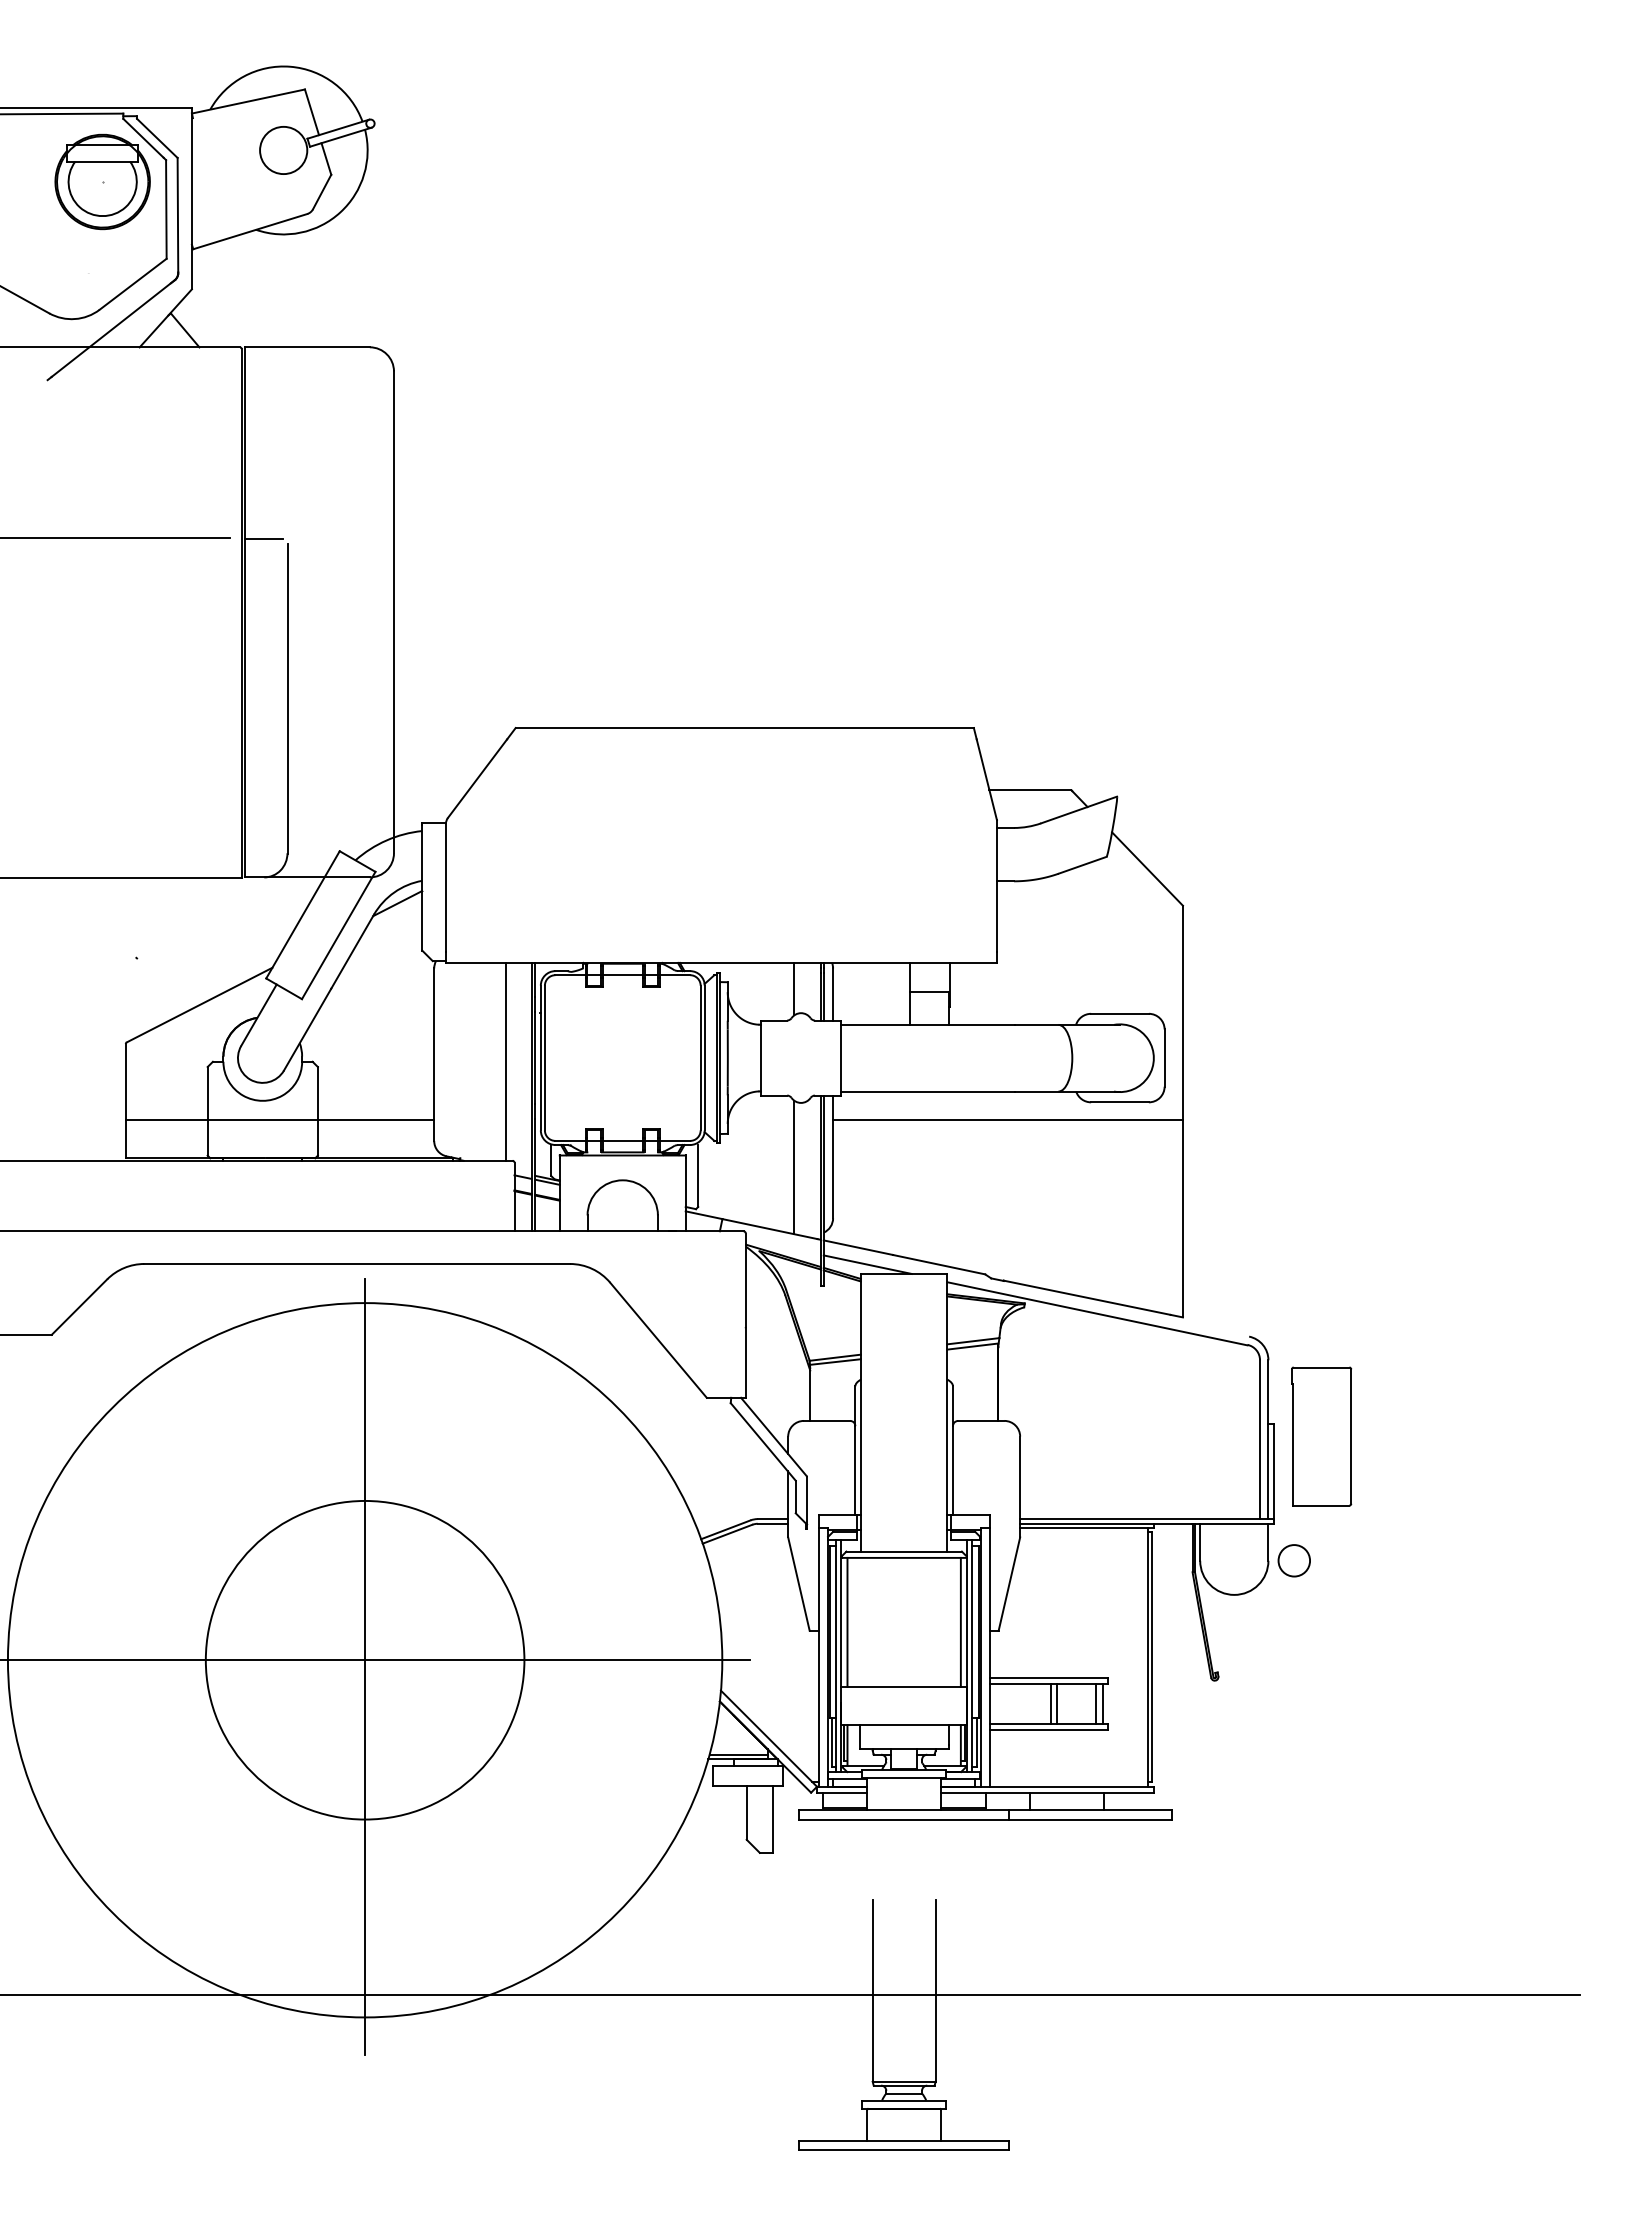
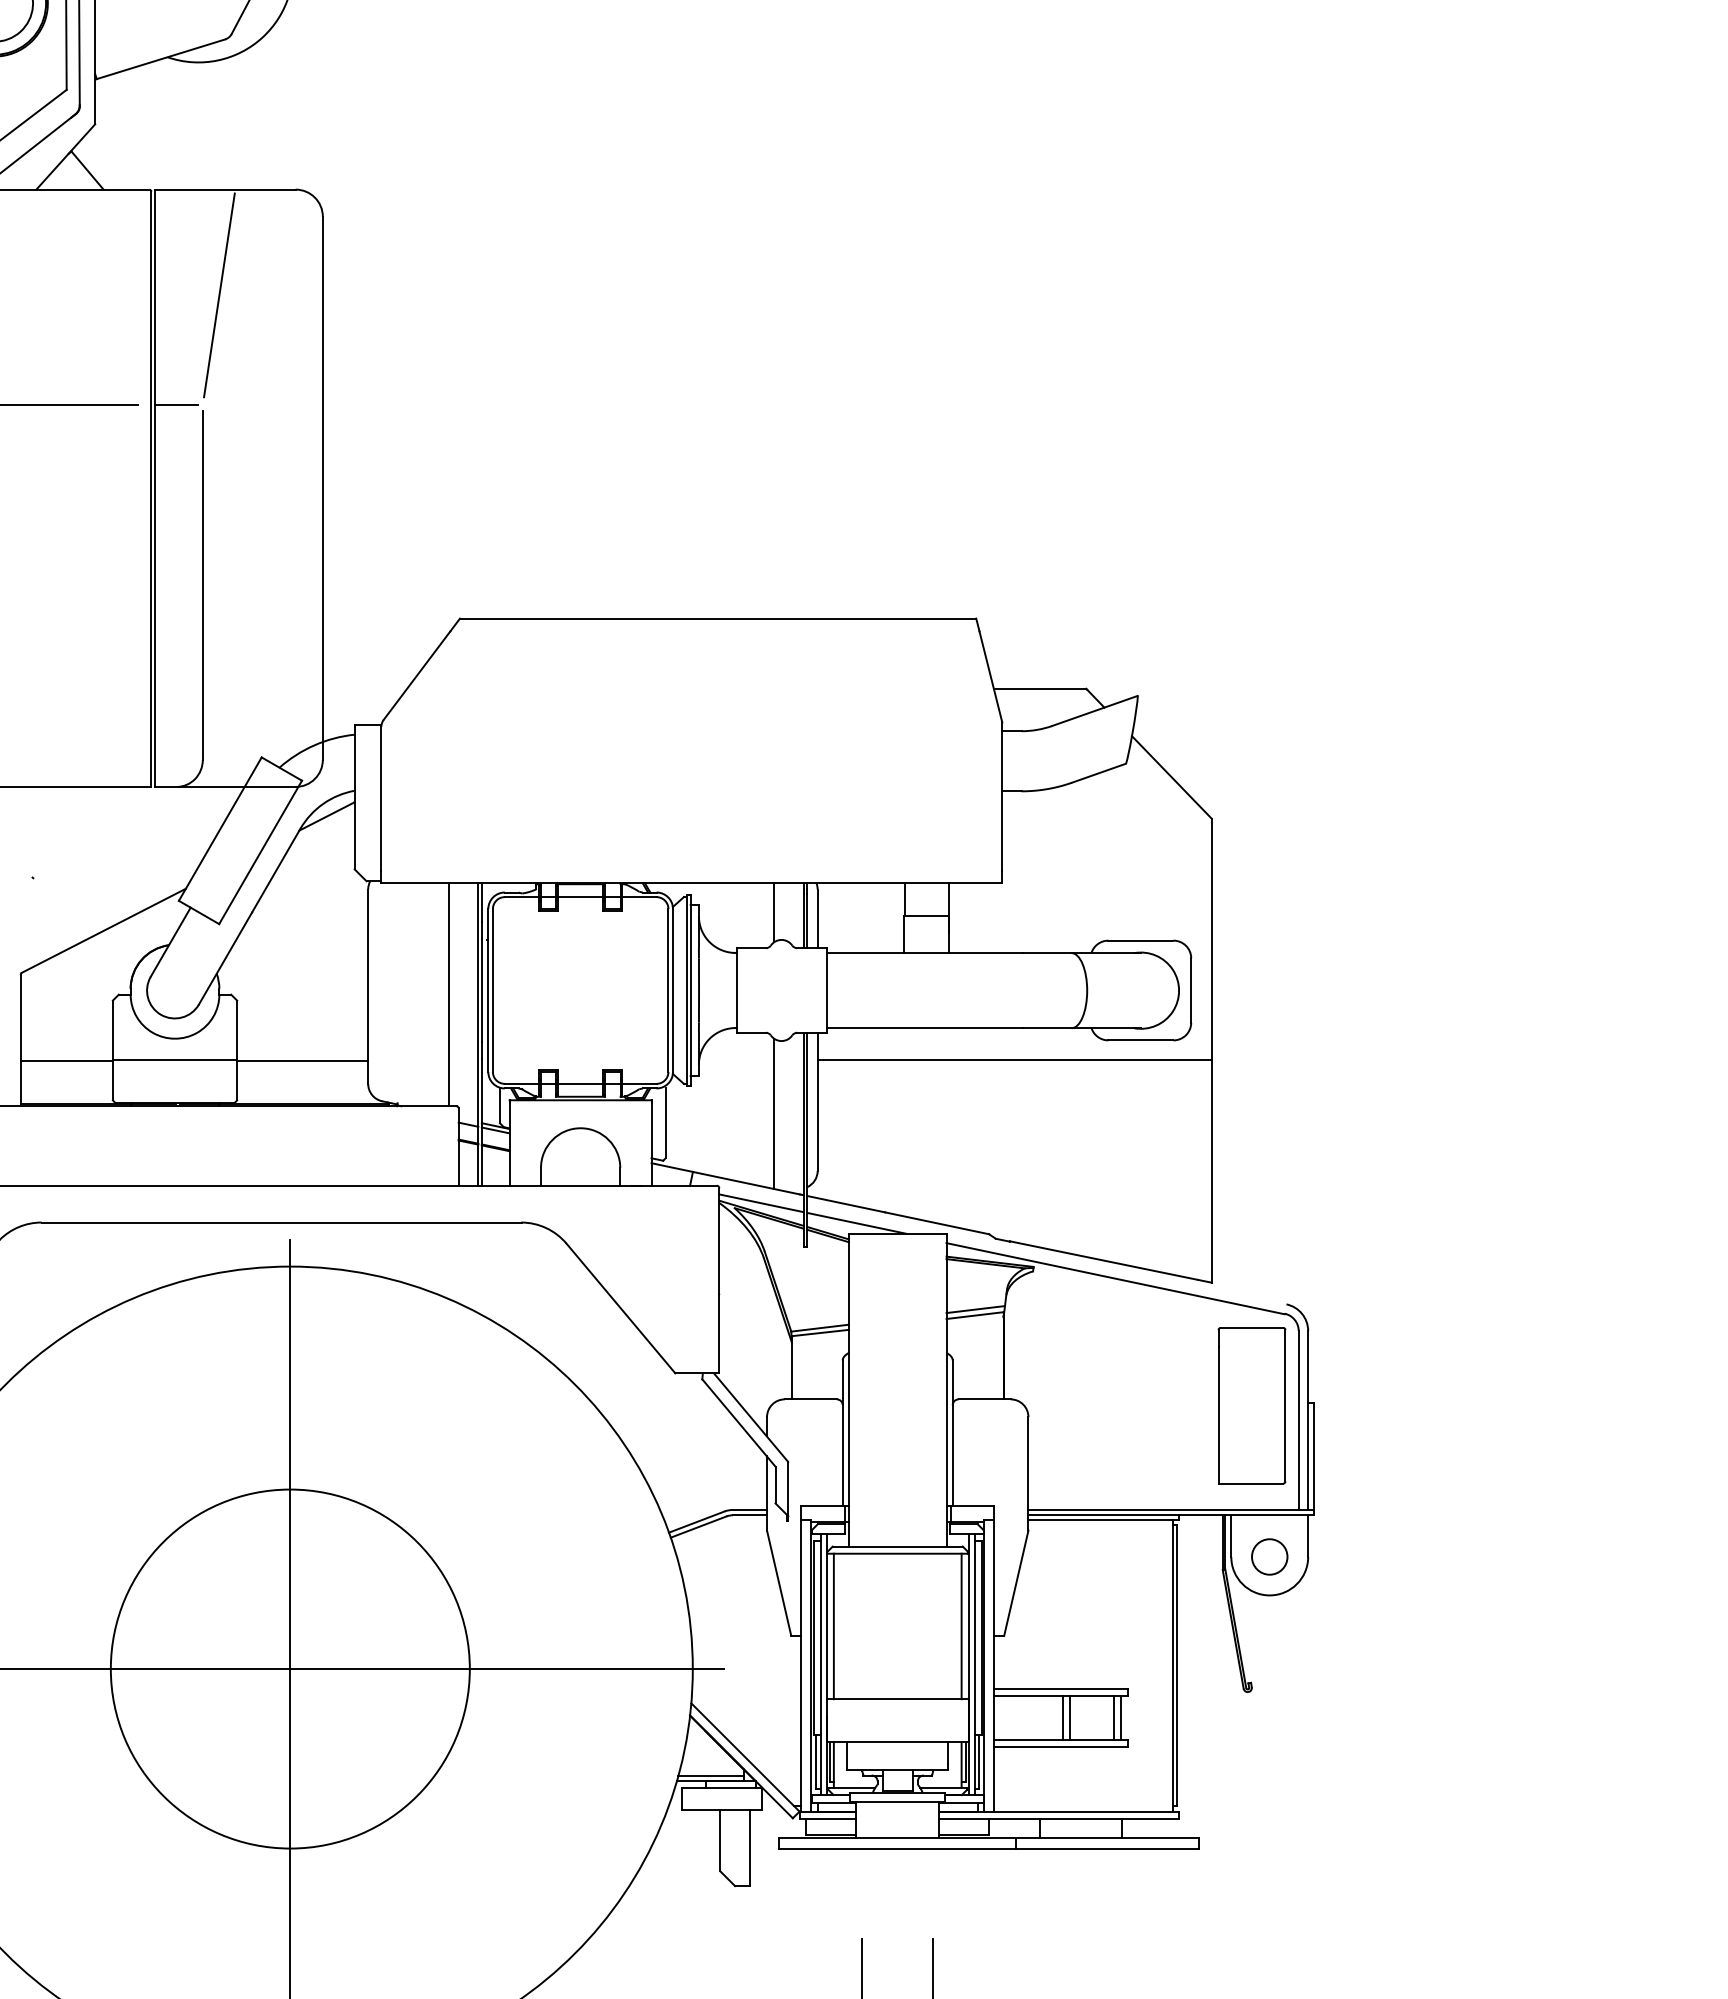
line: (301, 440) -> (218, 294), added
line: (782, 1246) -> (760, 1202), added
part: (1321, 1436) -> (1251, 1405), moved
circle: (1293, 1560) -> (1268, 1556), moved

